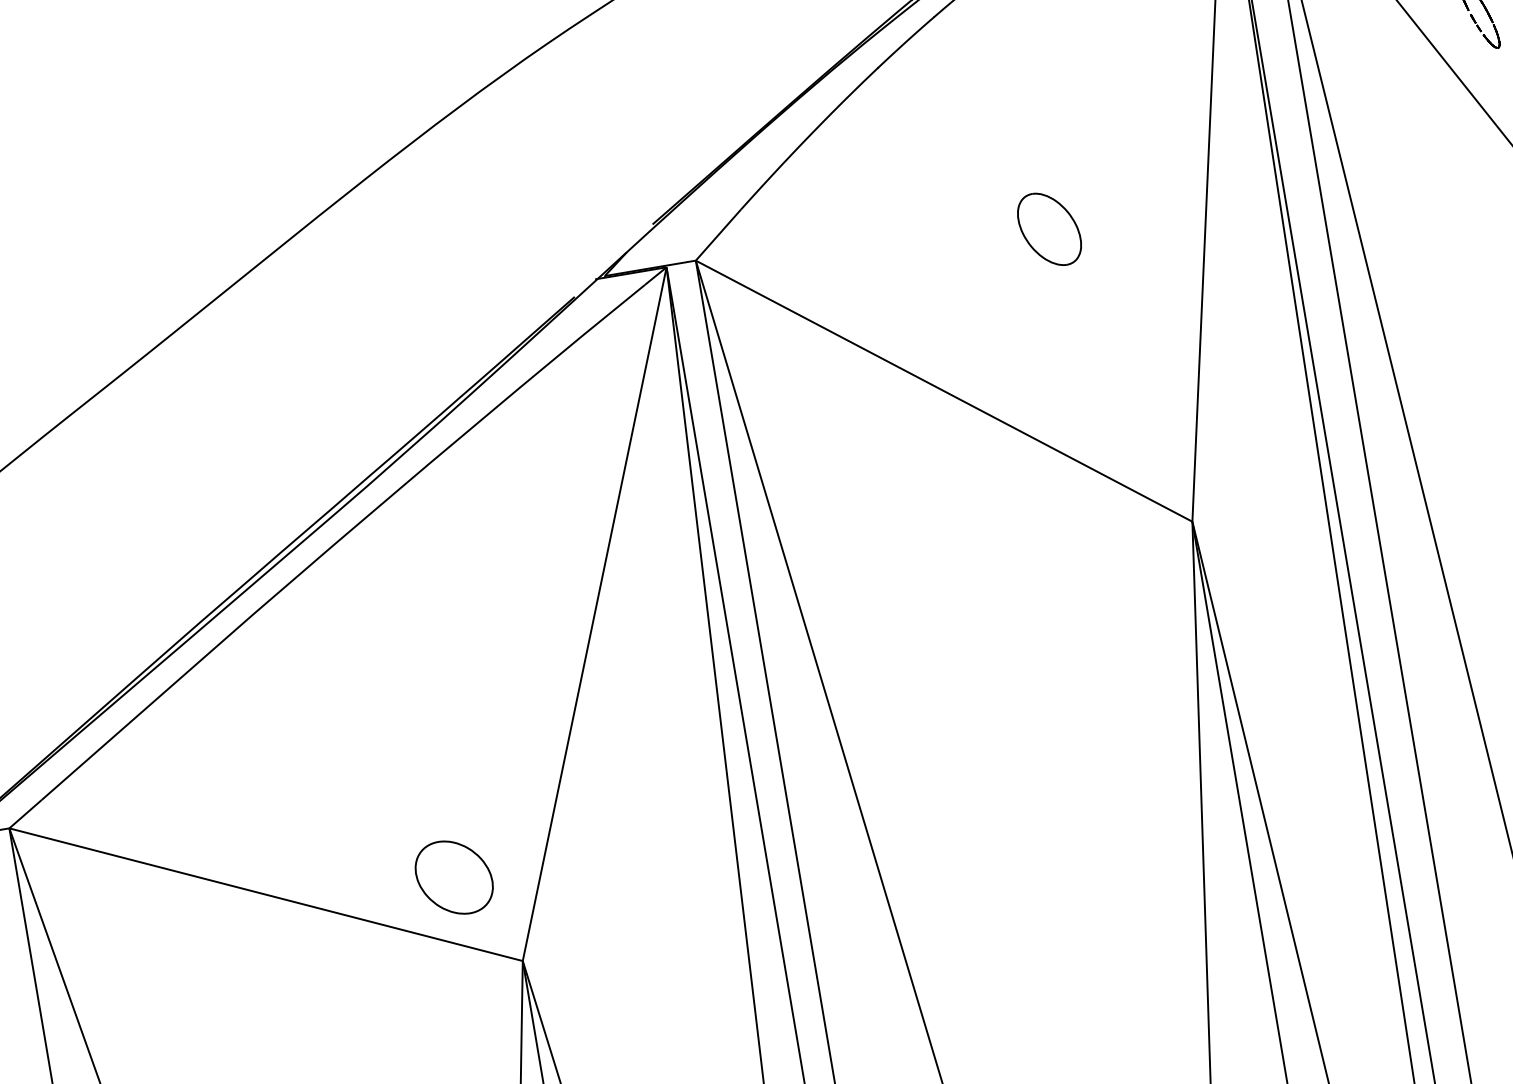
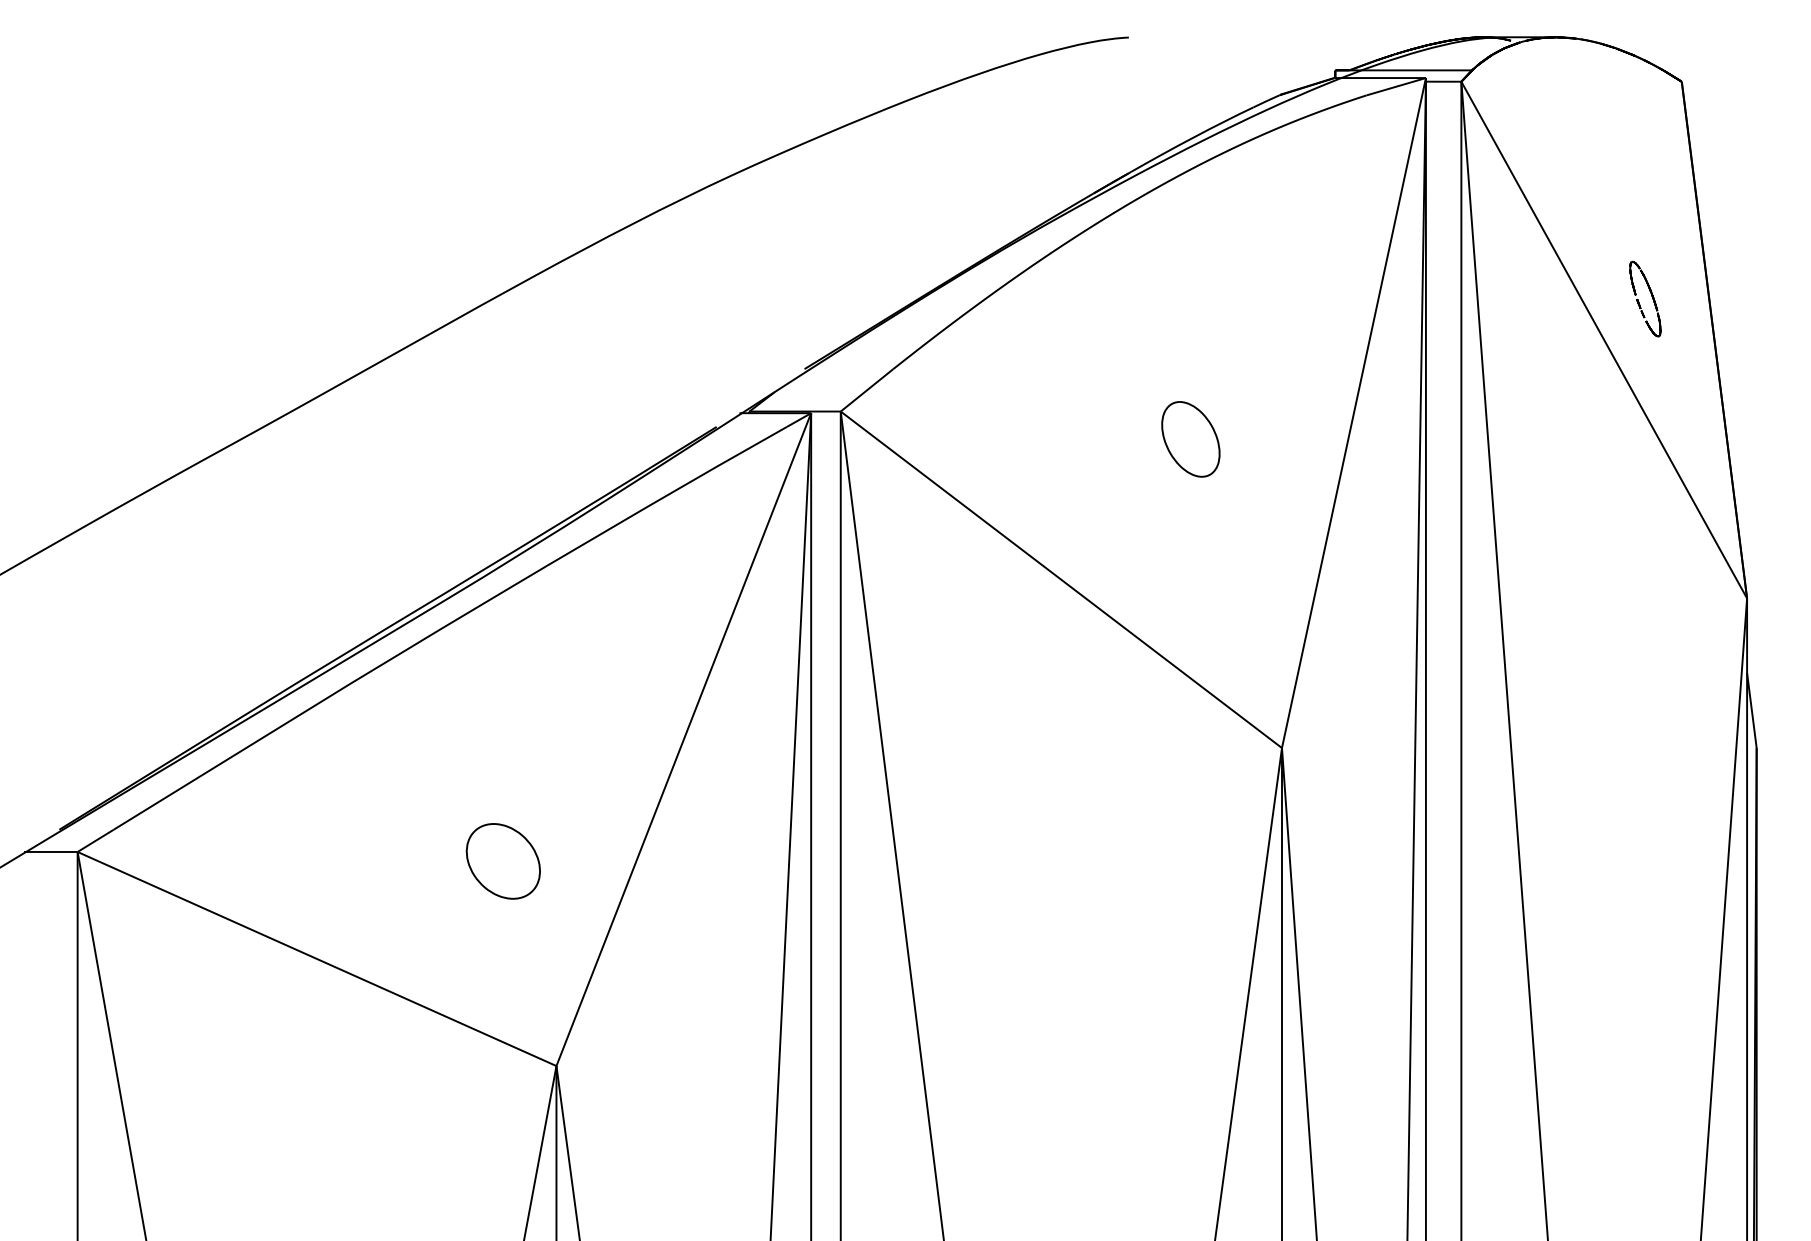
part: (453, 877) -> (502, 861), moved

